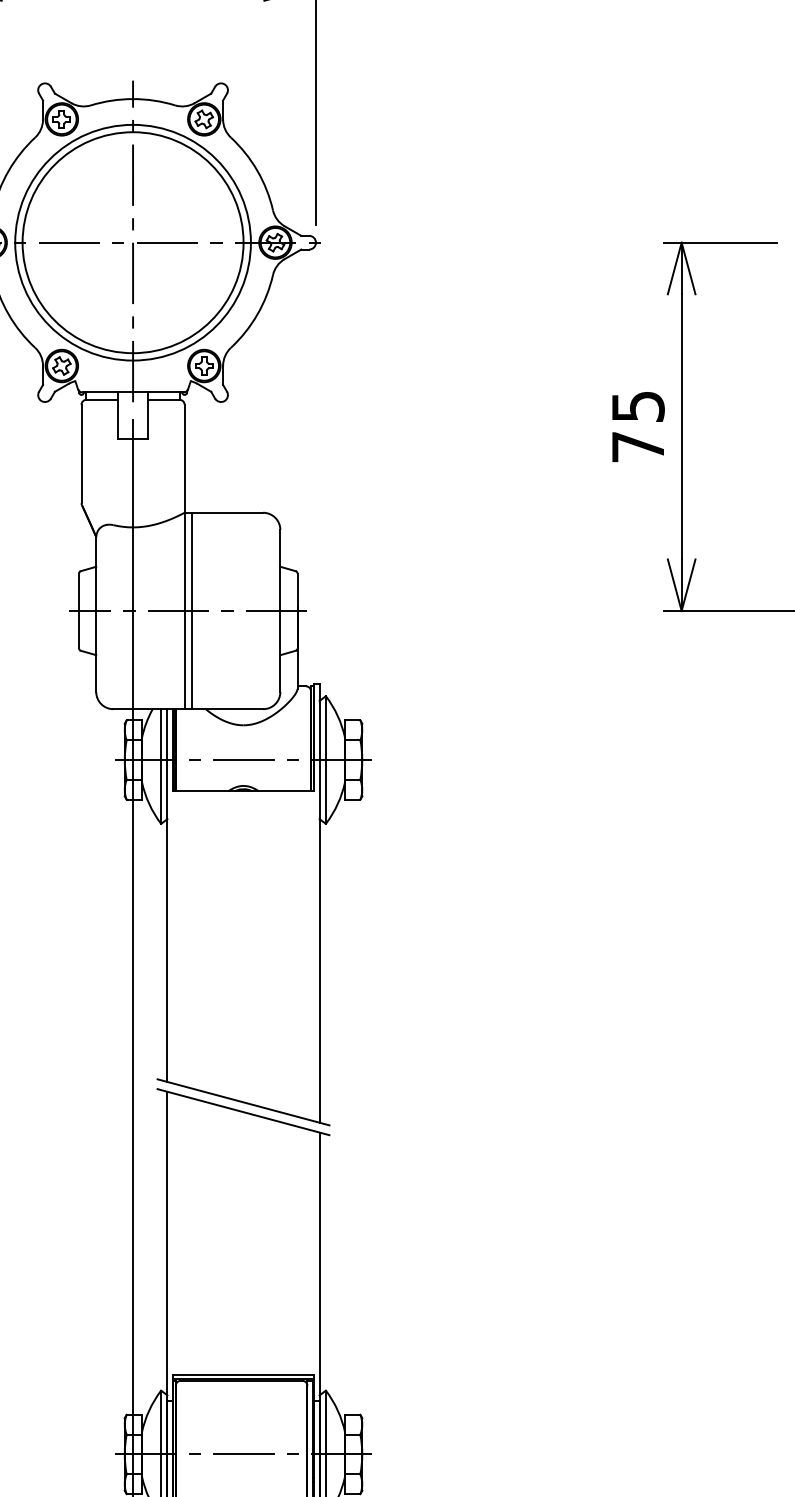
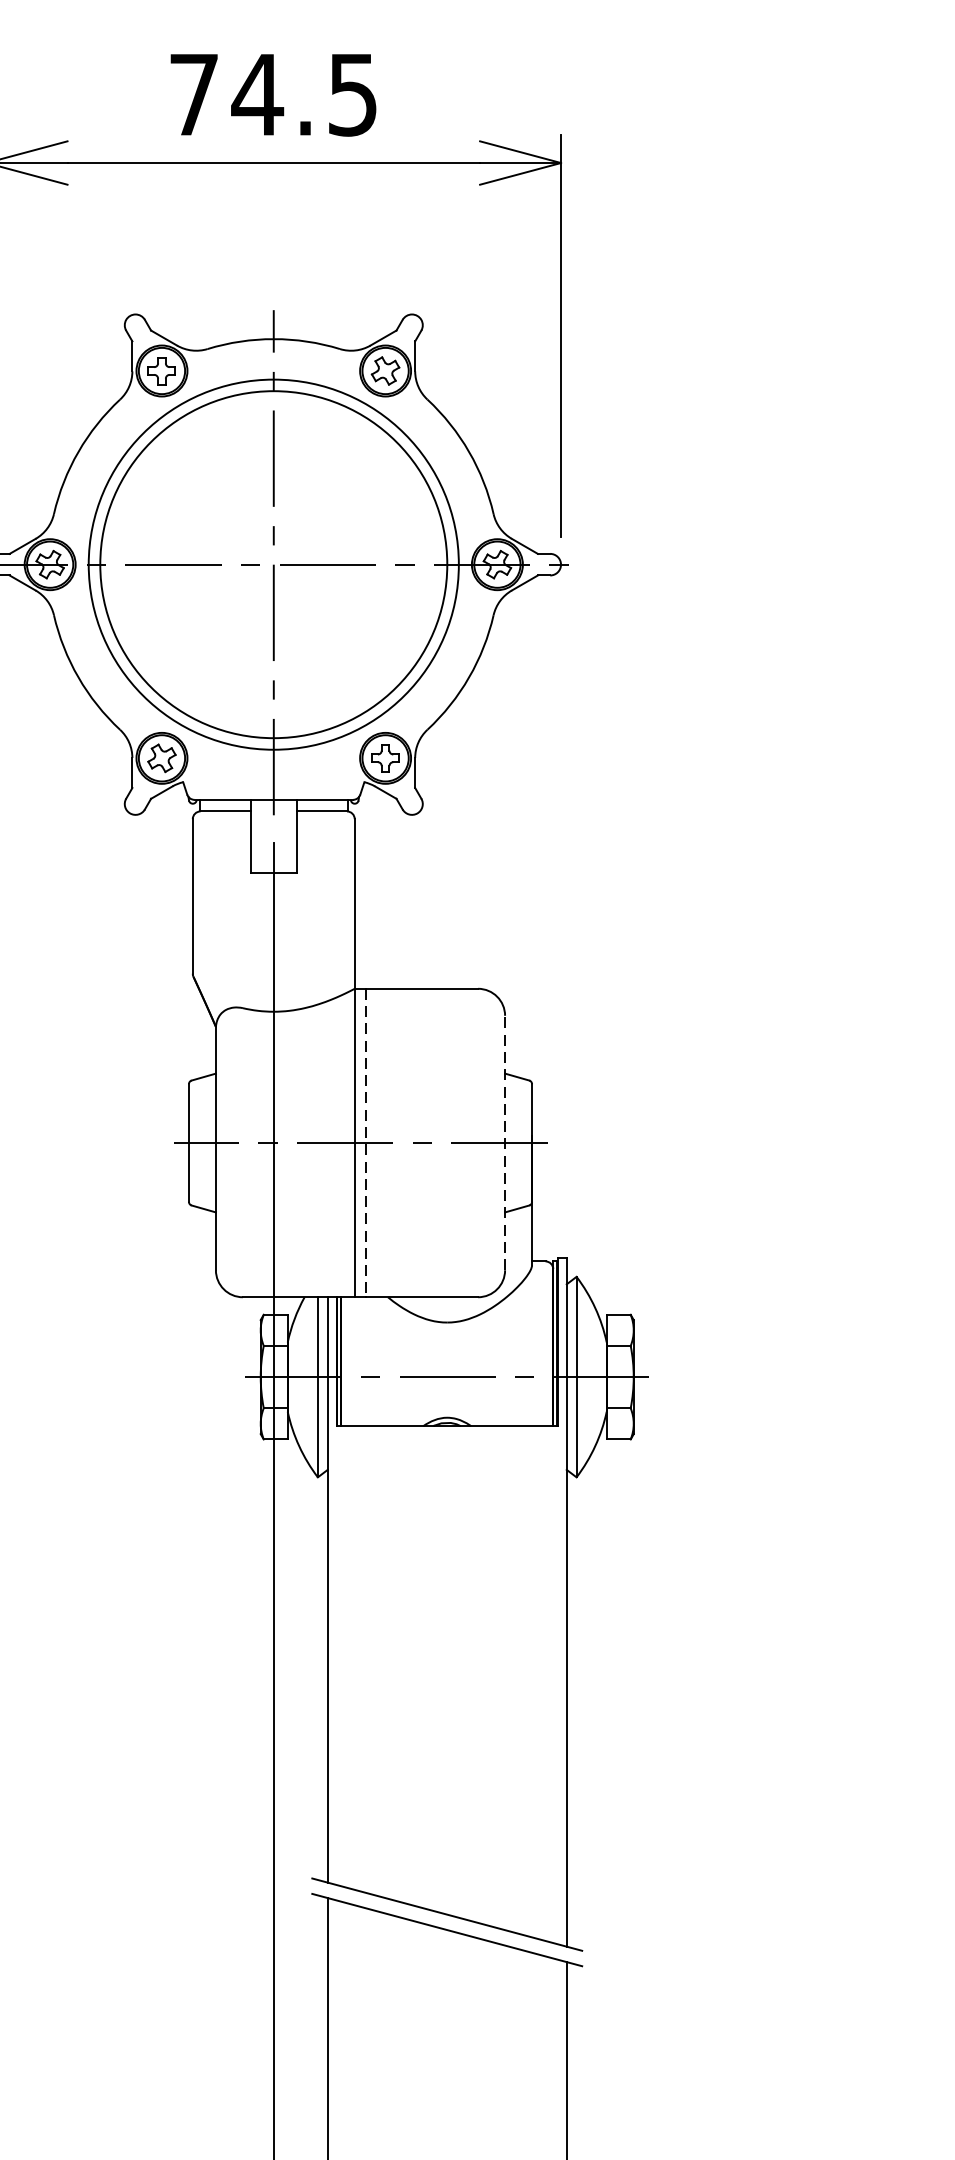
line: (280, 610) -> (505, 1142), solid -> dashed
line: (191, 611) -> (365, 1143), solid -> dashed

